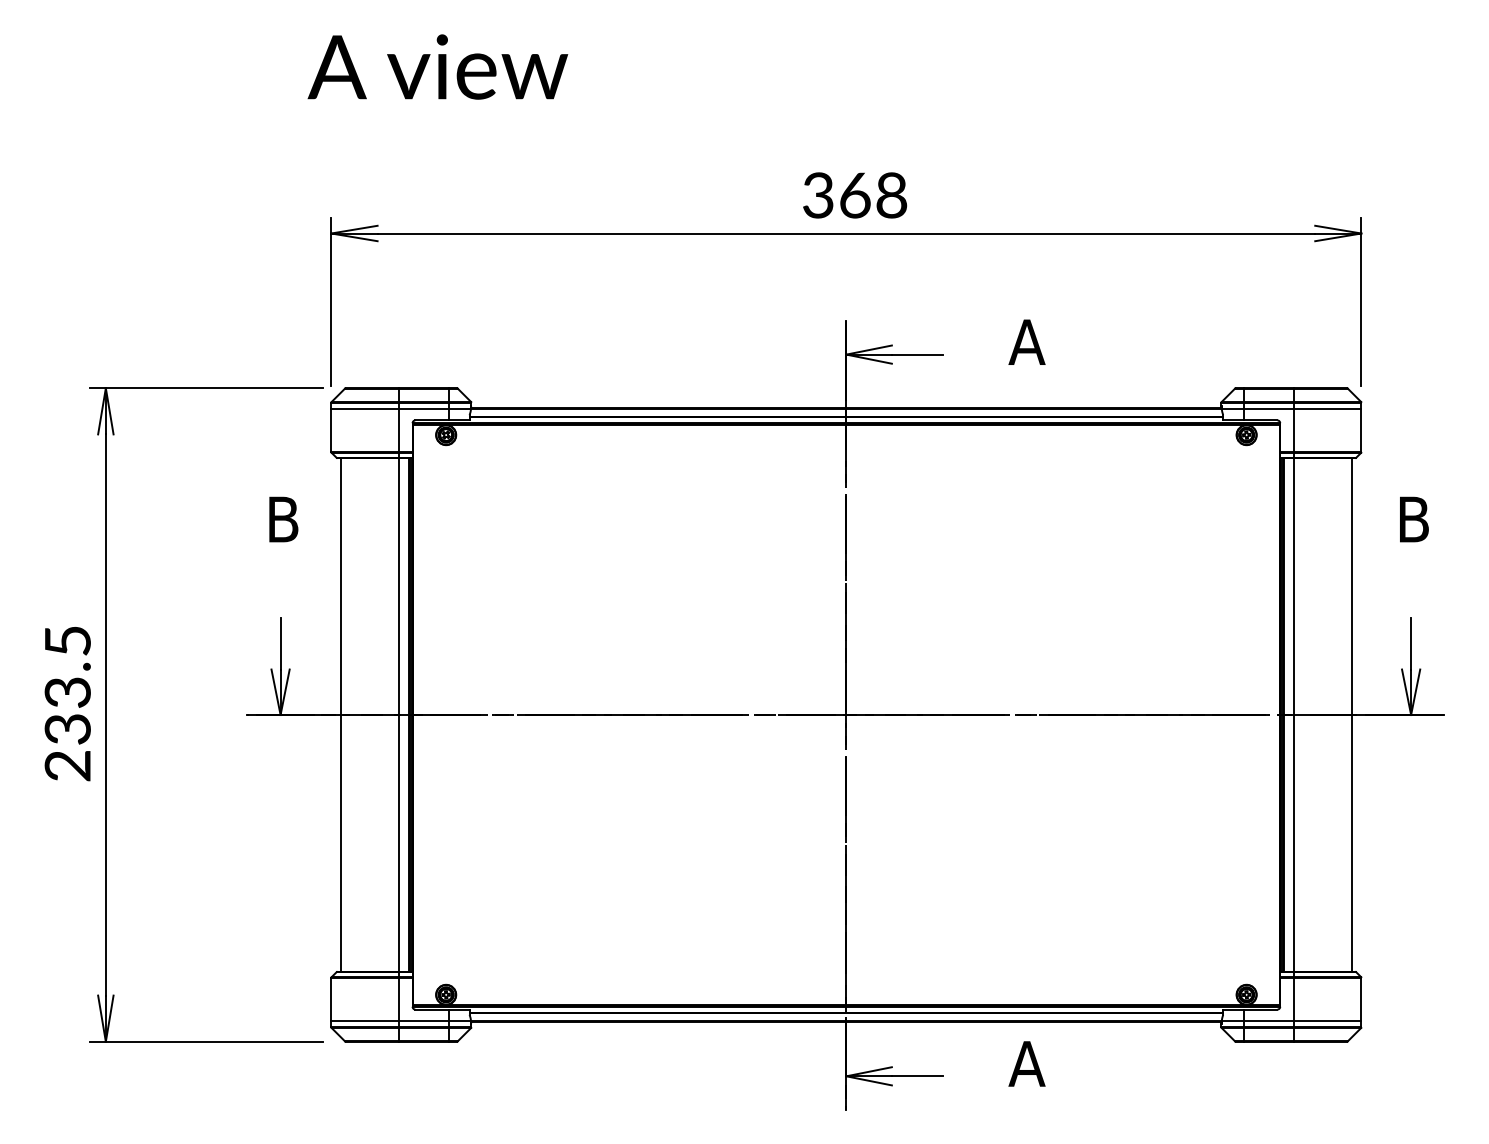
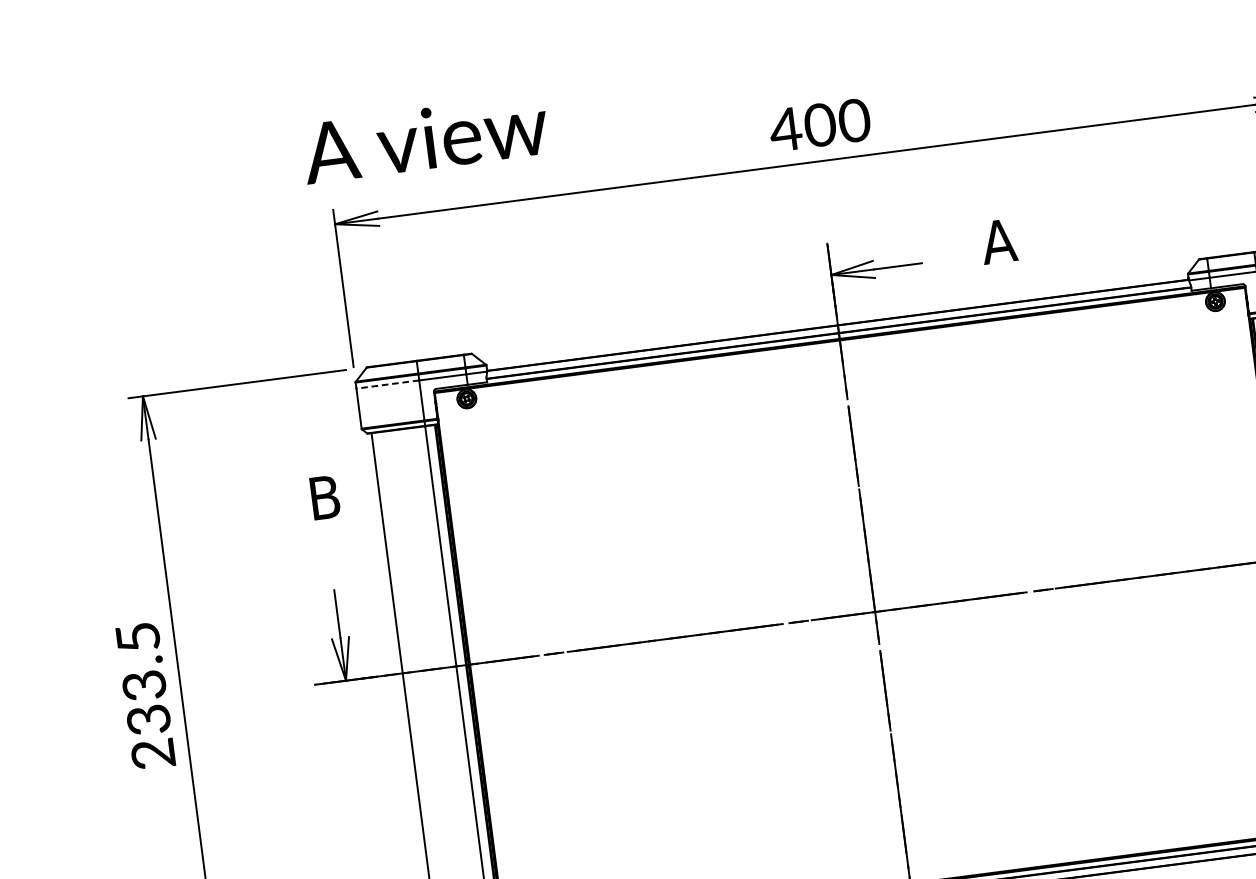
text: (437, 66) -> (424, 138), moved
text: (854, 195) -> (819, 125), 368 -> 400
line: (365, 409) -> (388, 384), solid -> dashed

